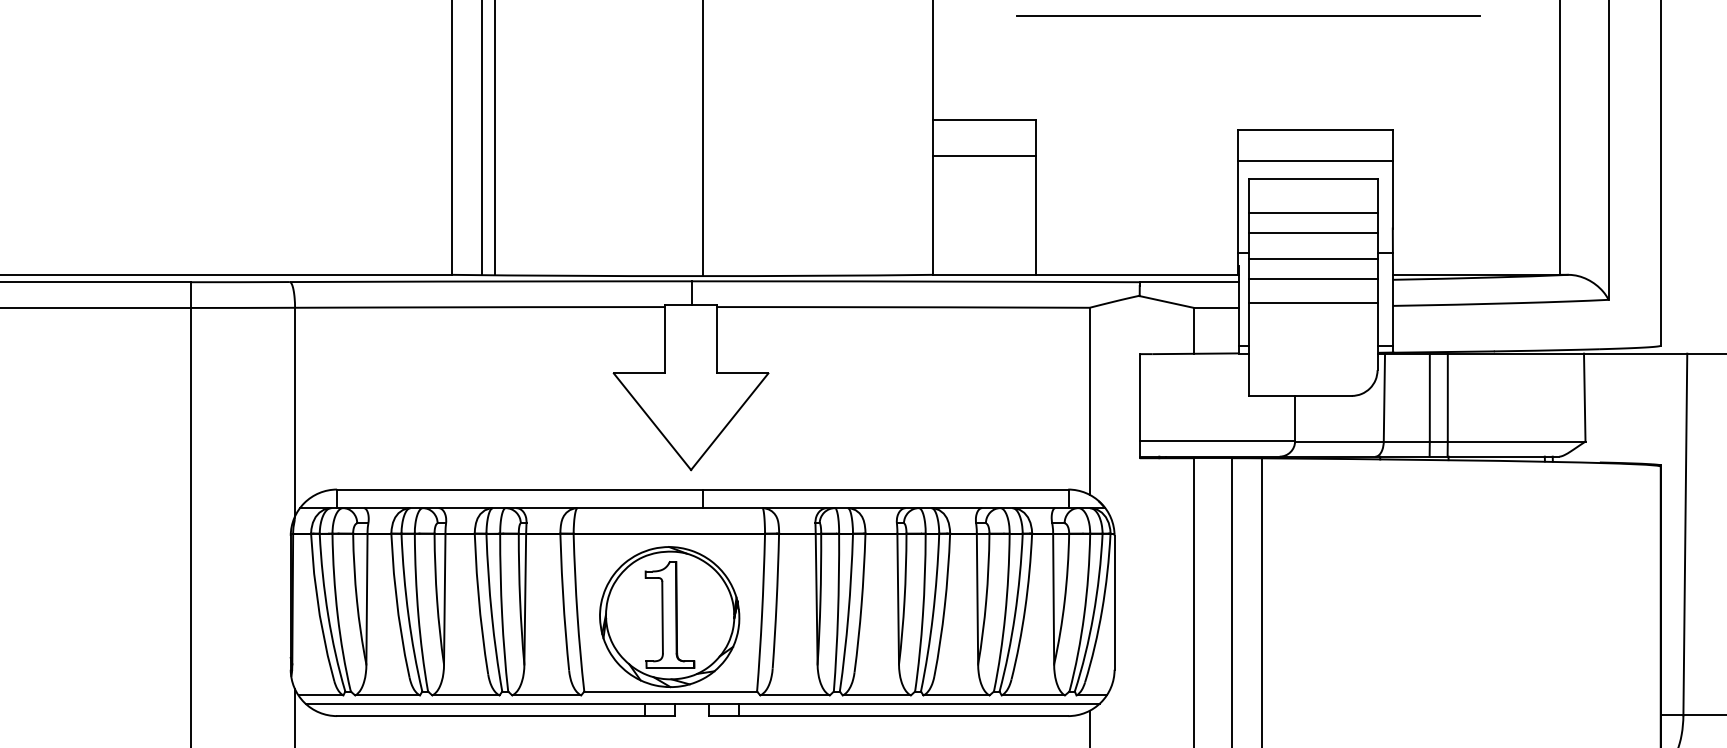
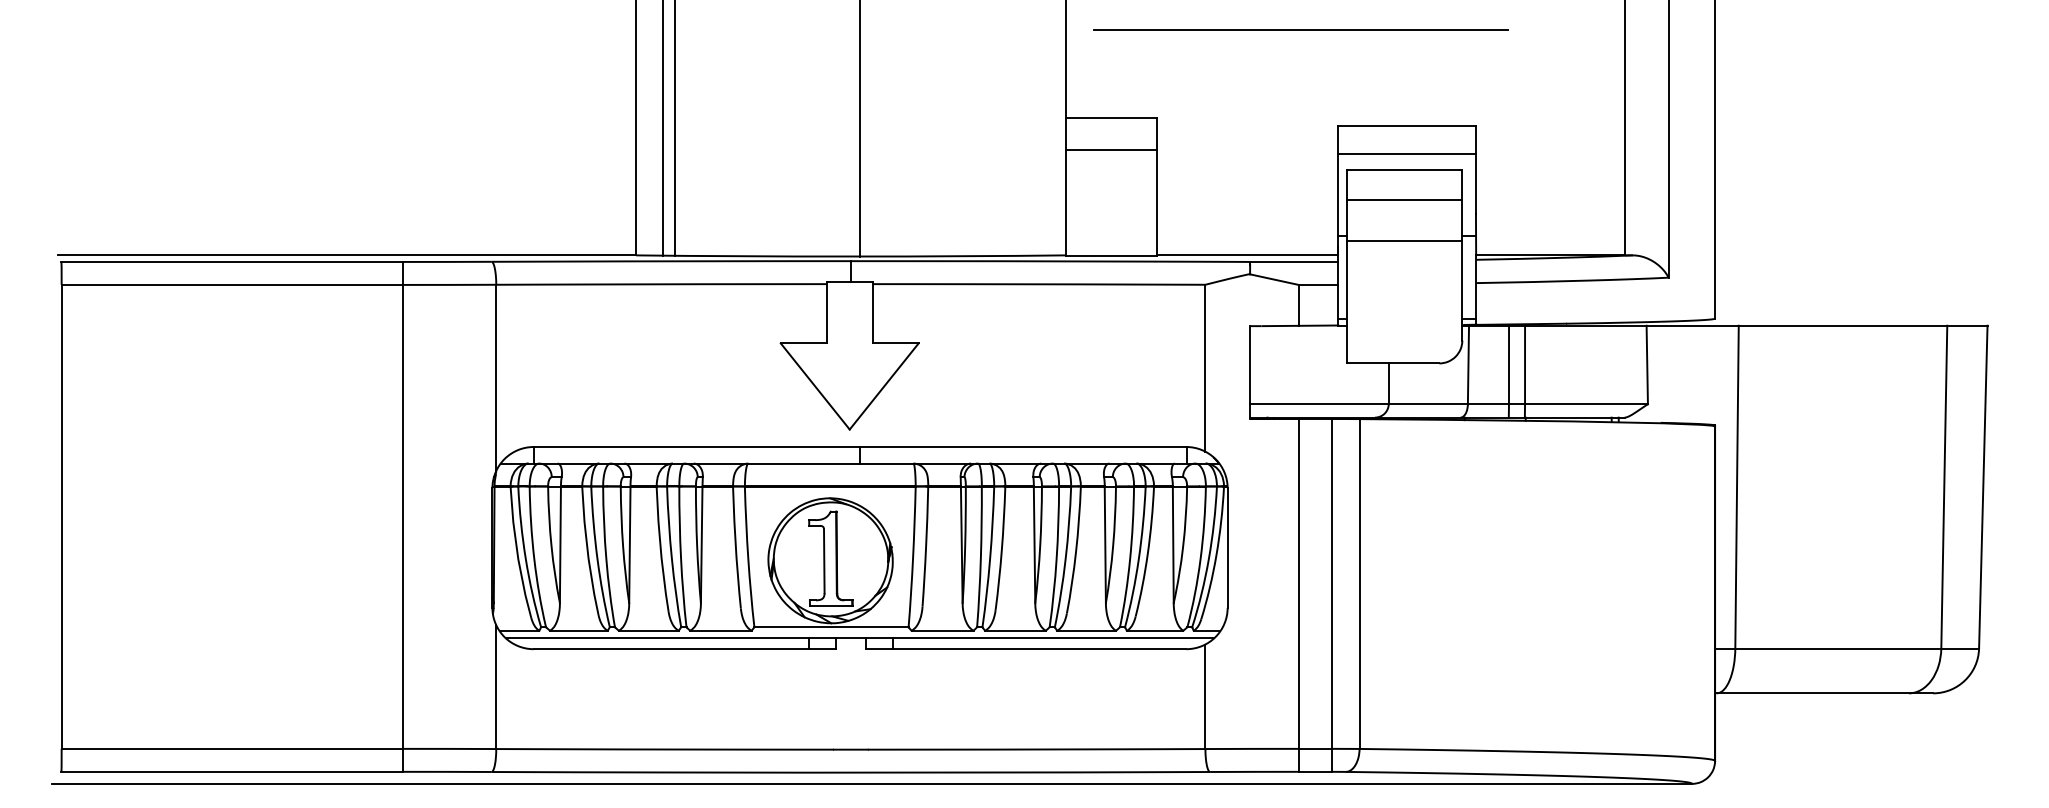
line: (1247, 15) -> (1300, 29), moved
line: (1312, 232) -> (1404, 217), removed
line: (1312, 279) -> (1404, 259), removed
line: (1312, 302) -> (1404, 280), removed

